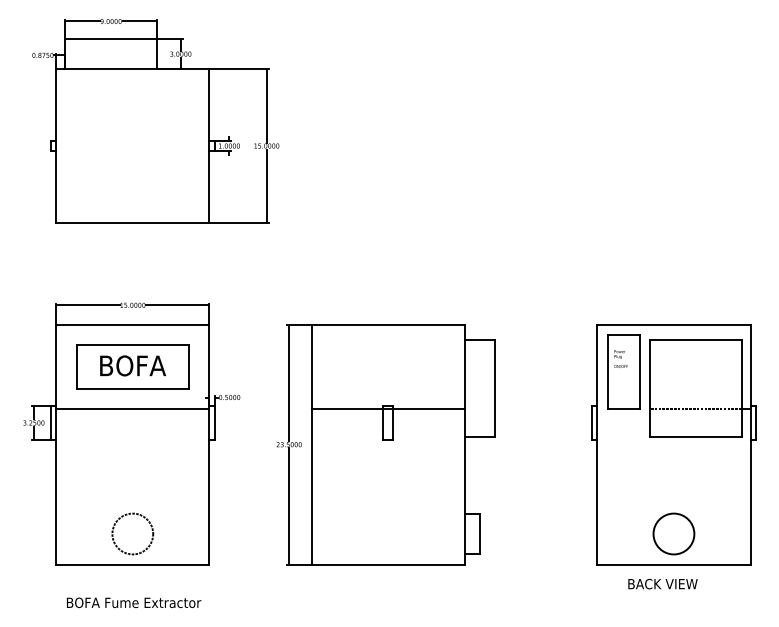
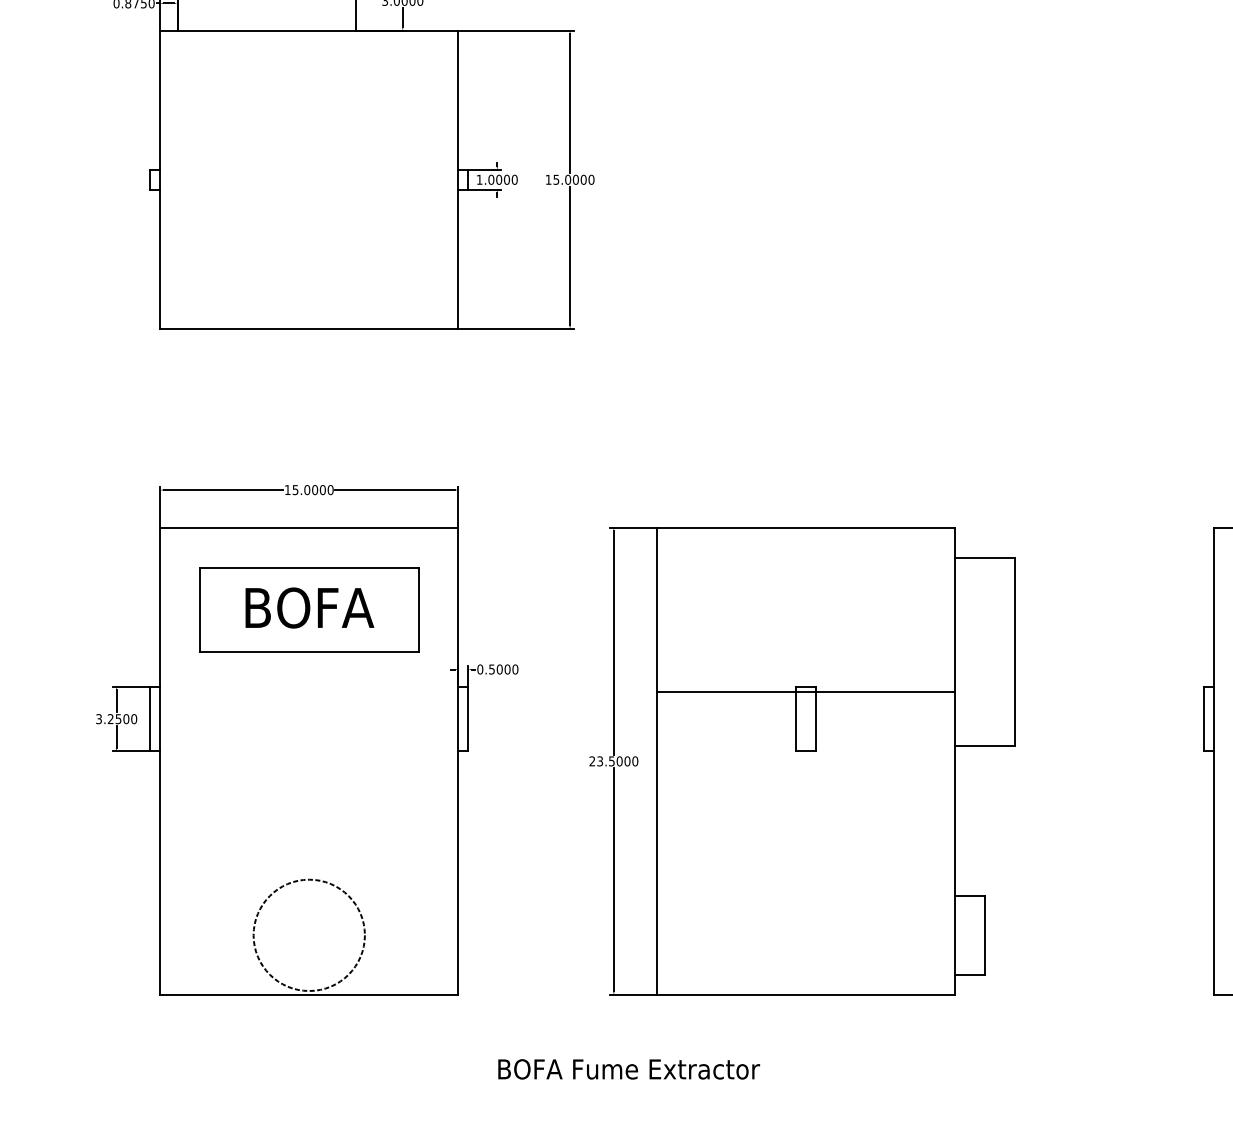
line: (132, 408) -> (308, 690), removed
circle: (132, 533) -> (308, 934), size x1.4
text: (134, 602) -> (629, 1068), moved

